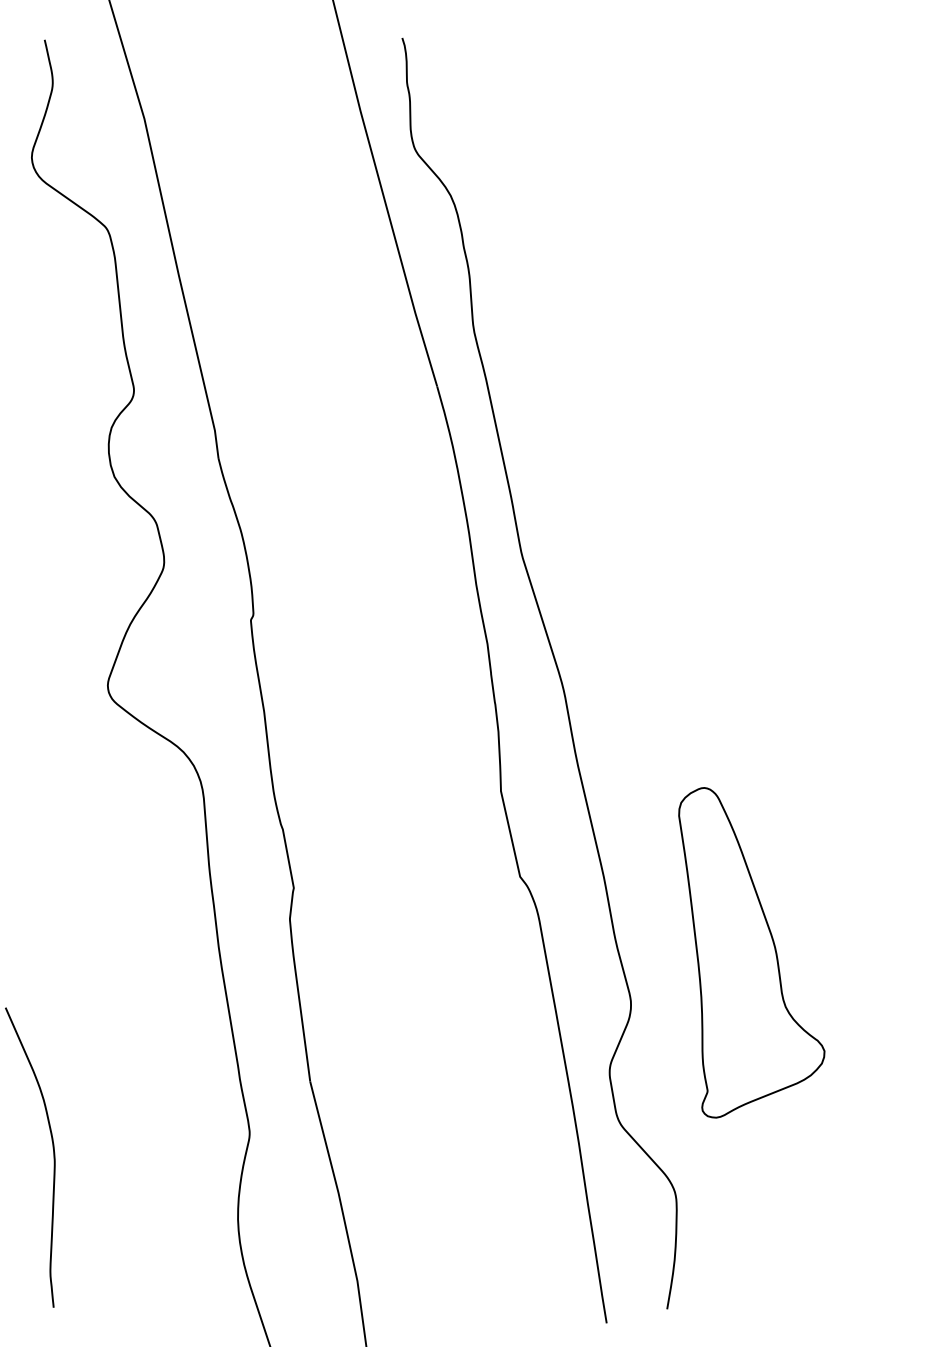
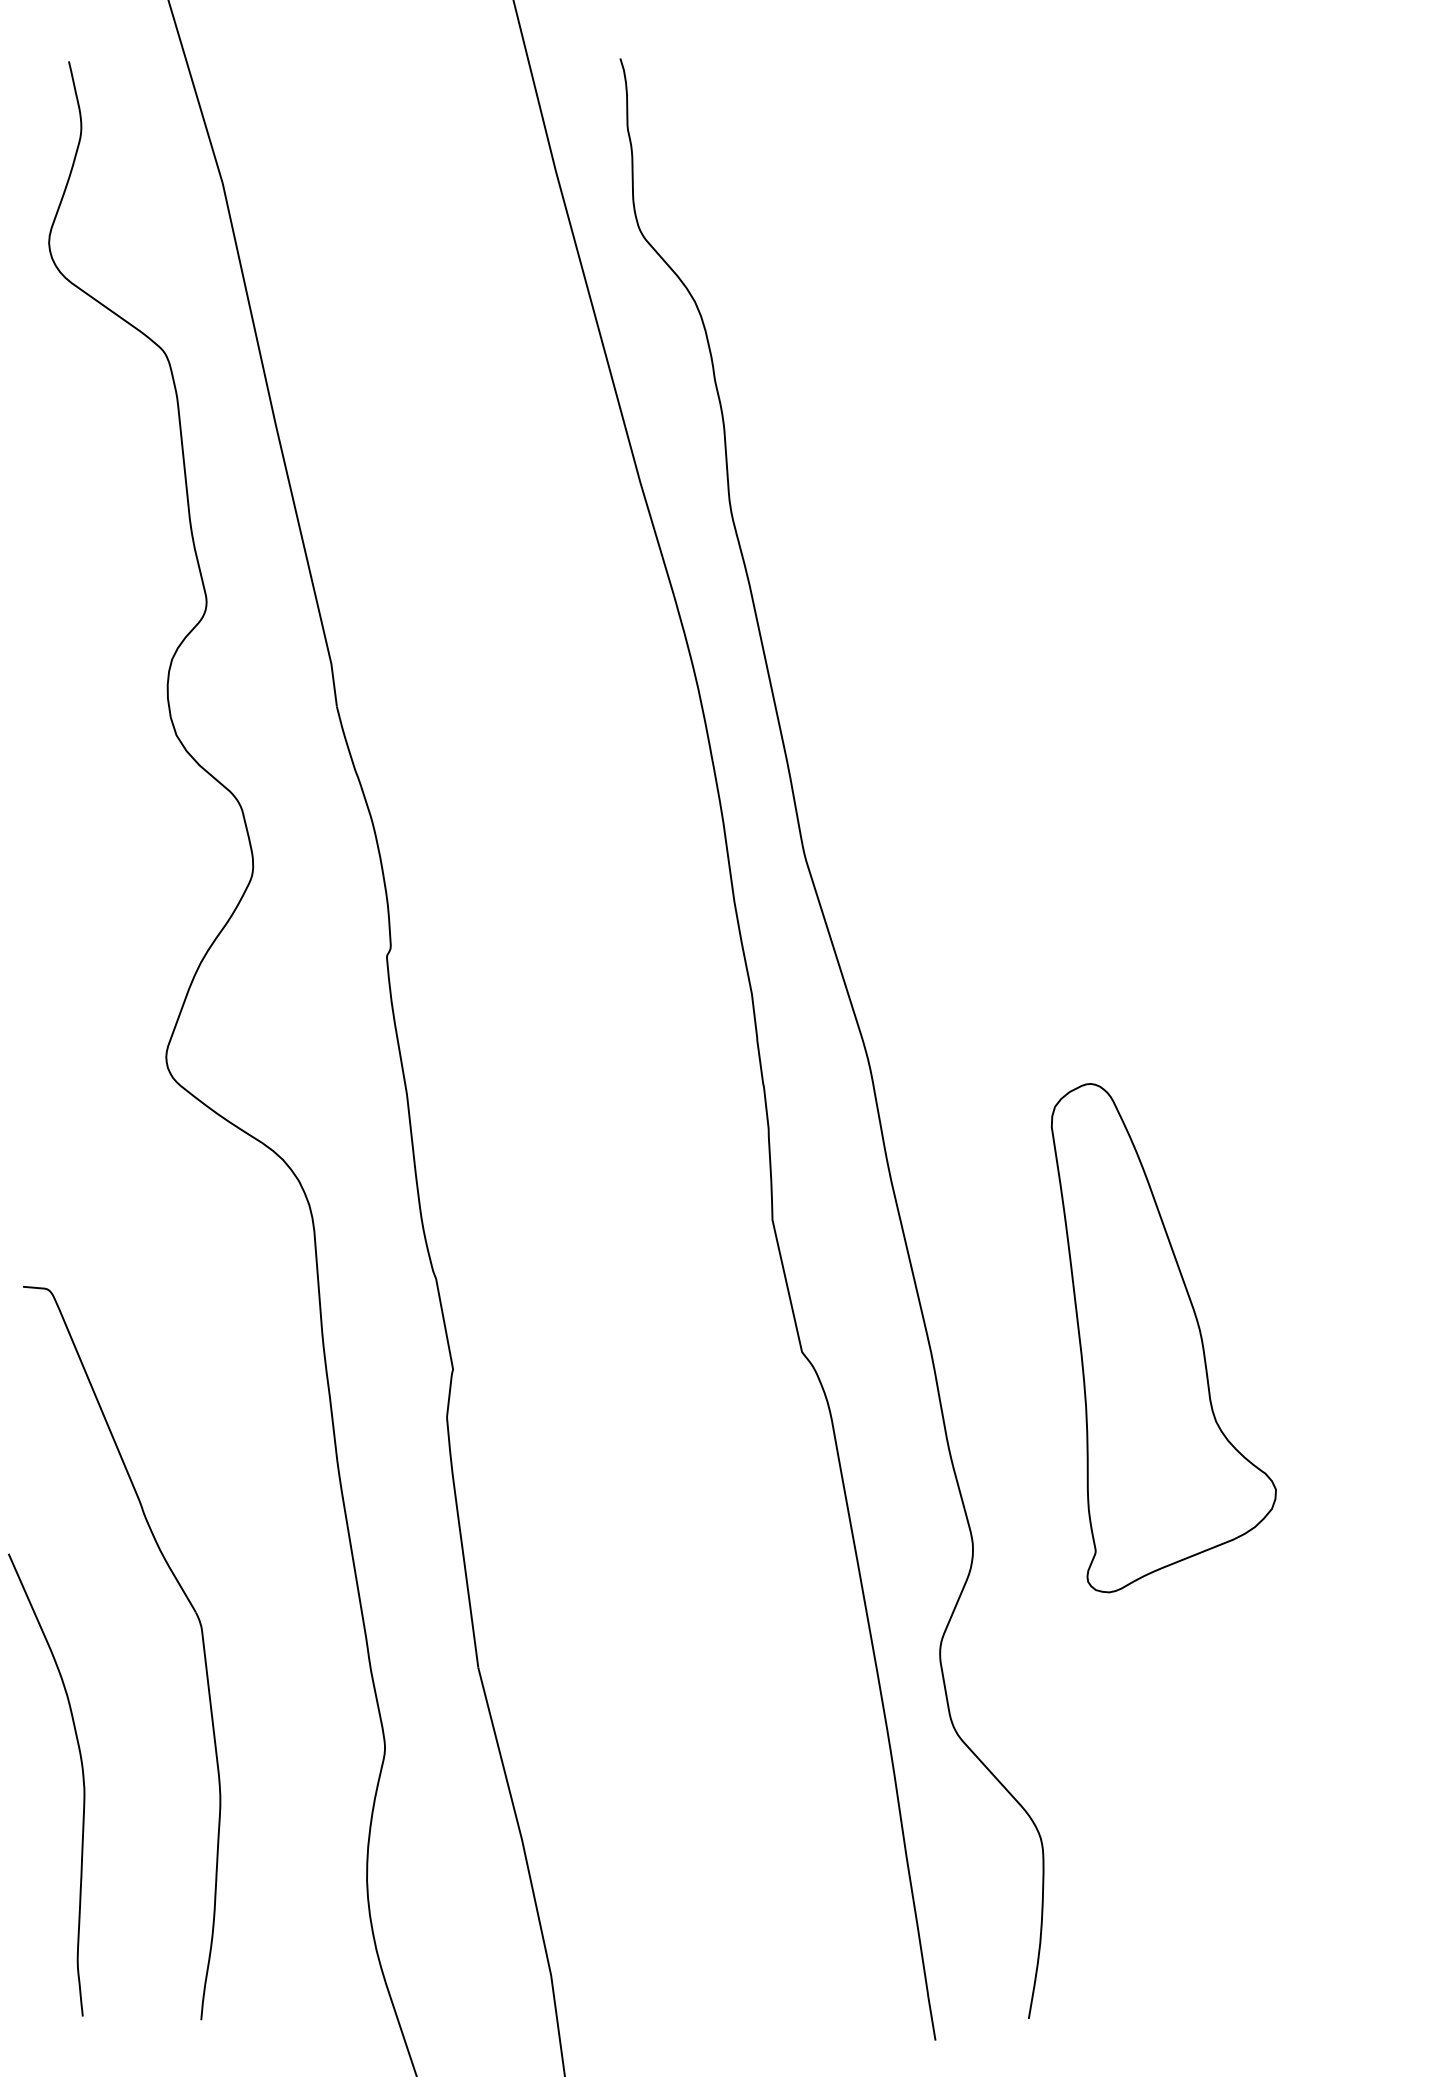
part: (751, 952) -> (1163, 1337), moved
part: (130, 1063) -> (201, 1639), added

